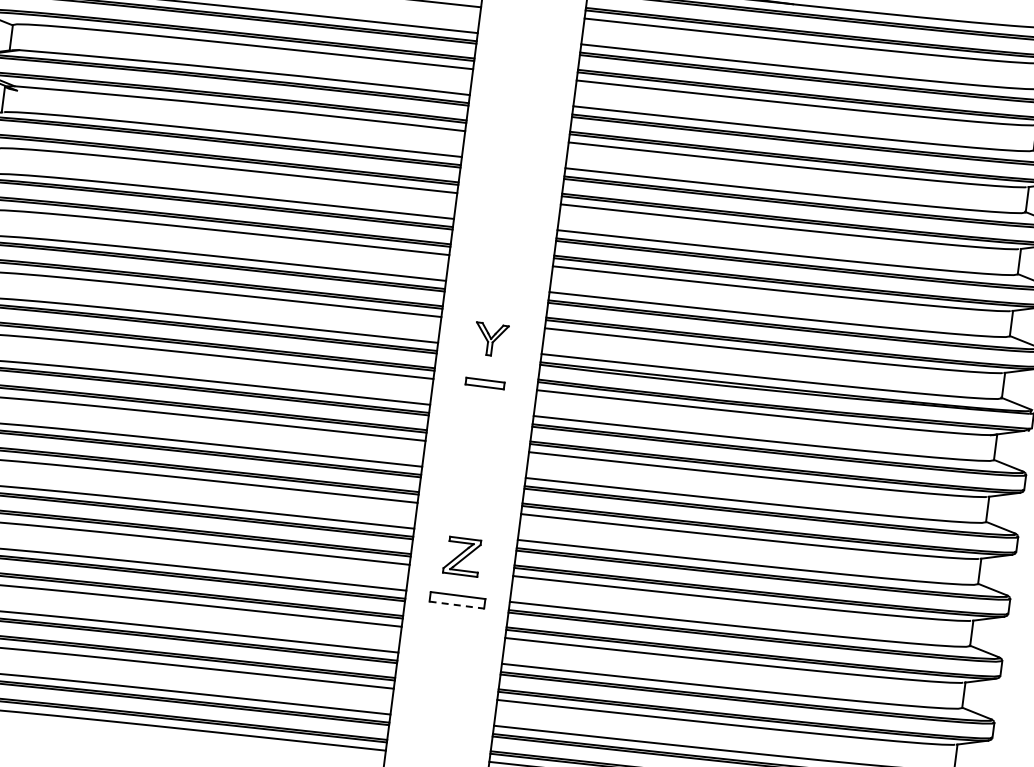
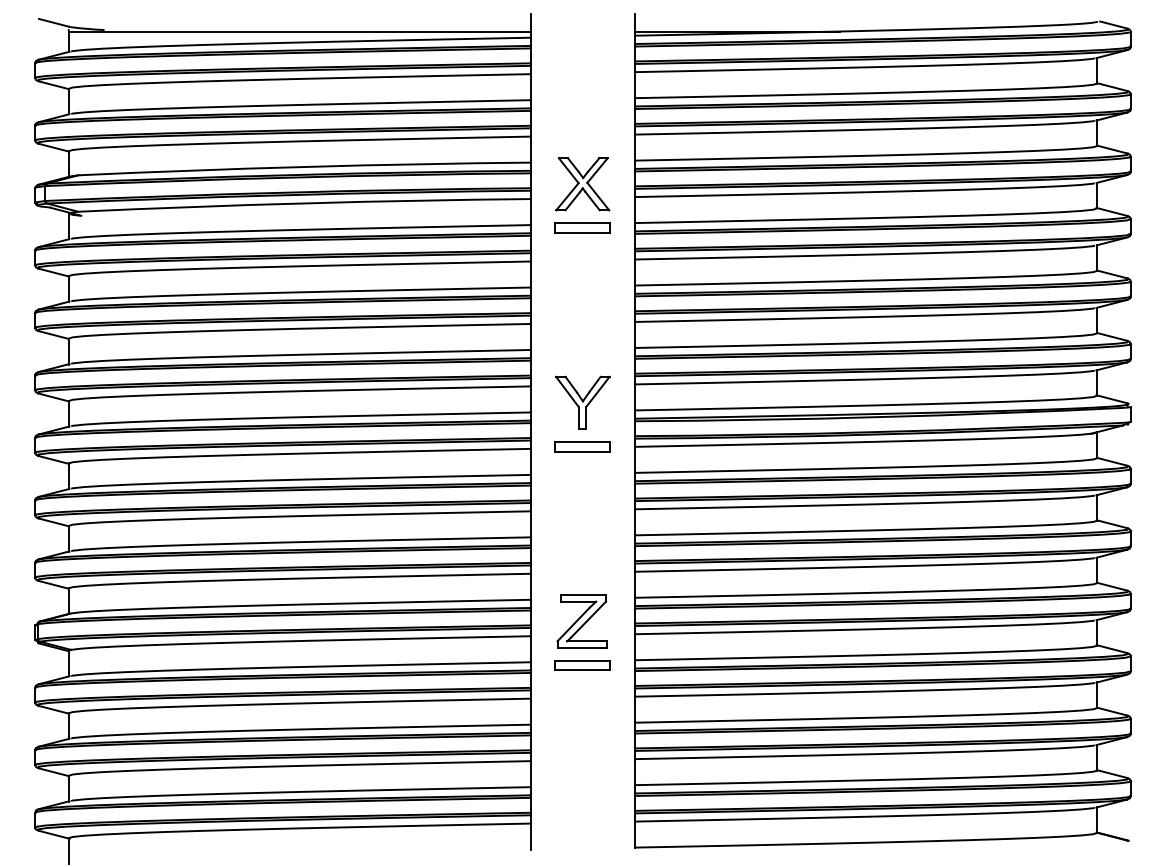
part: (518, 123) -> (582, 184), added
part: (512, 165) -> (582, 227), added
part: (490, 339) -> (582, 402), size x1.67
part: (484, 383) -> (582, 446), size x1.43
part: (461, 556) -> (581, 621), size x1.43
line: (456, 605) -> (582, 670), dashed -> solid

